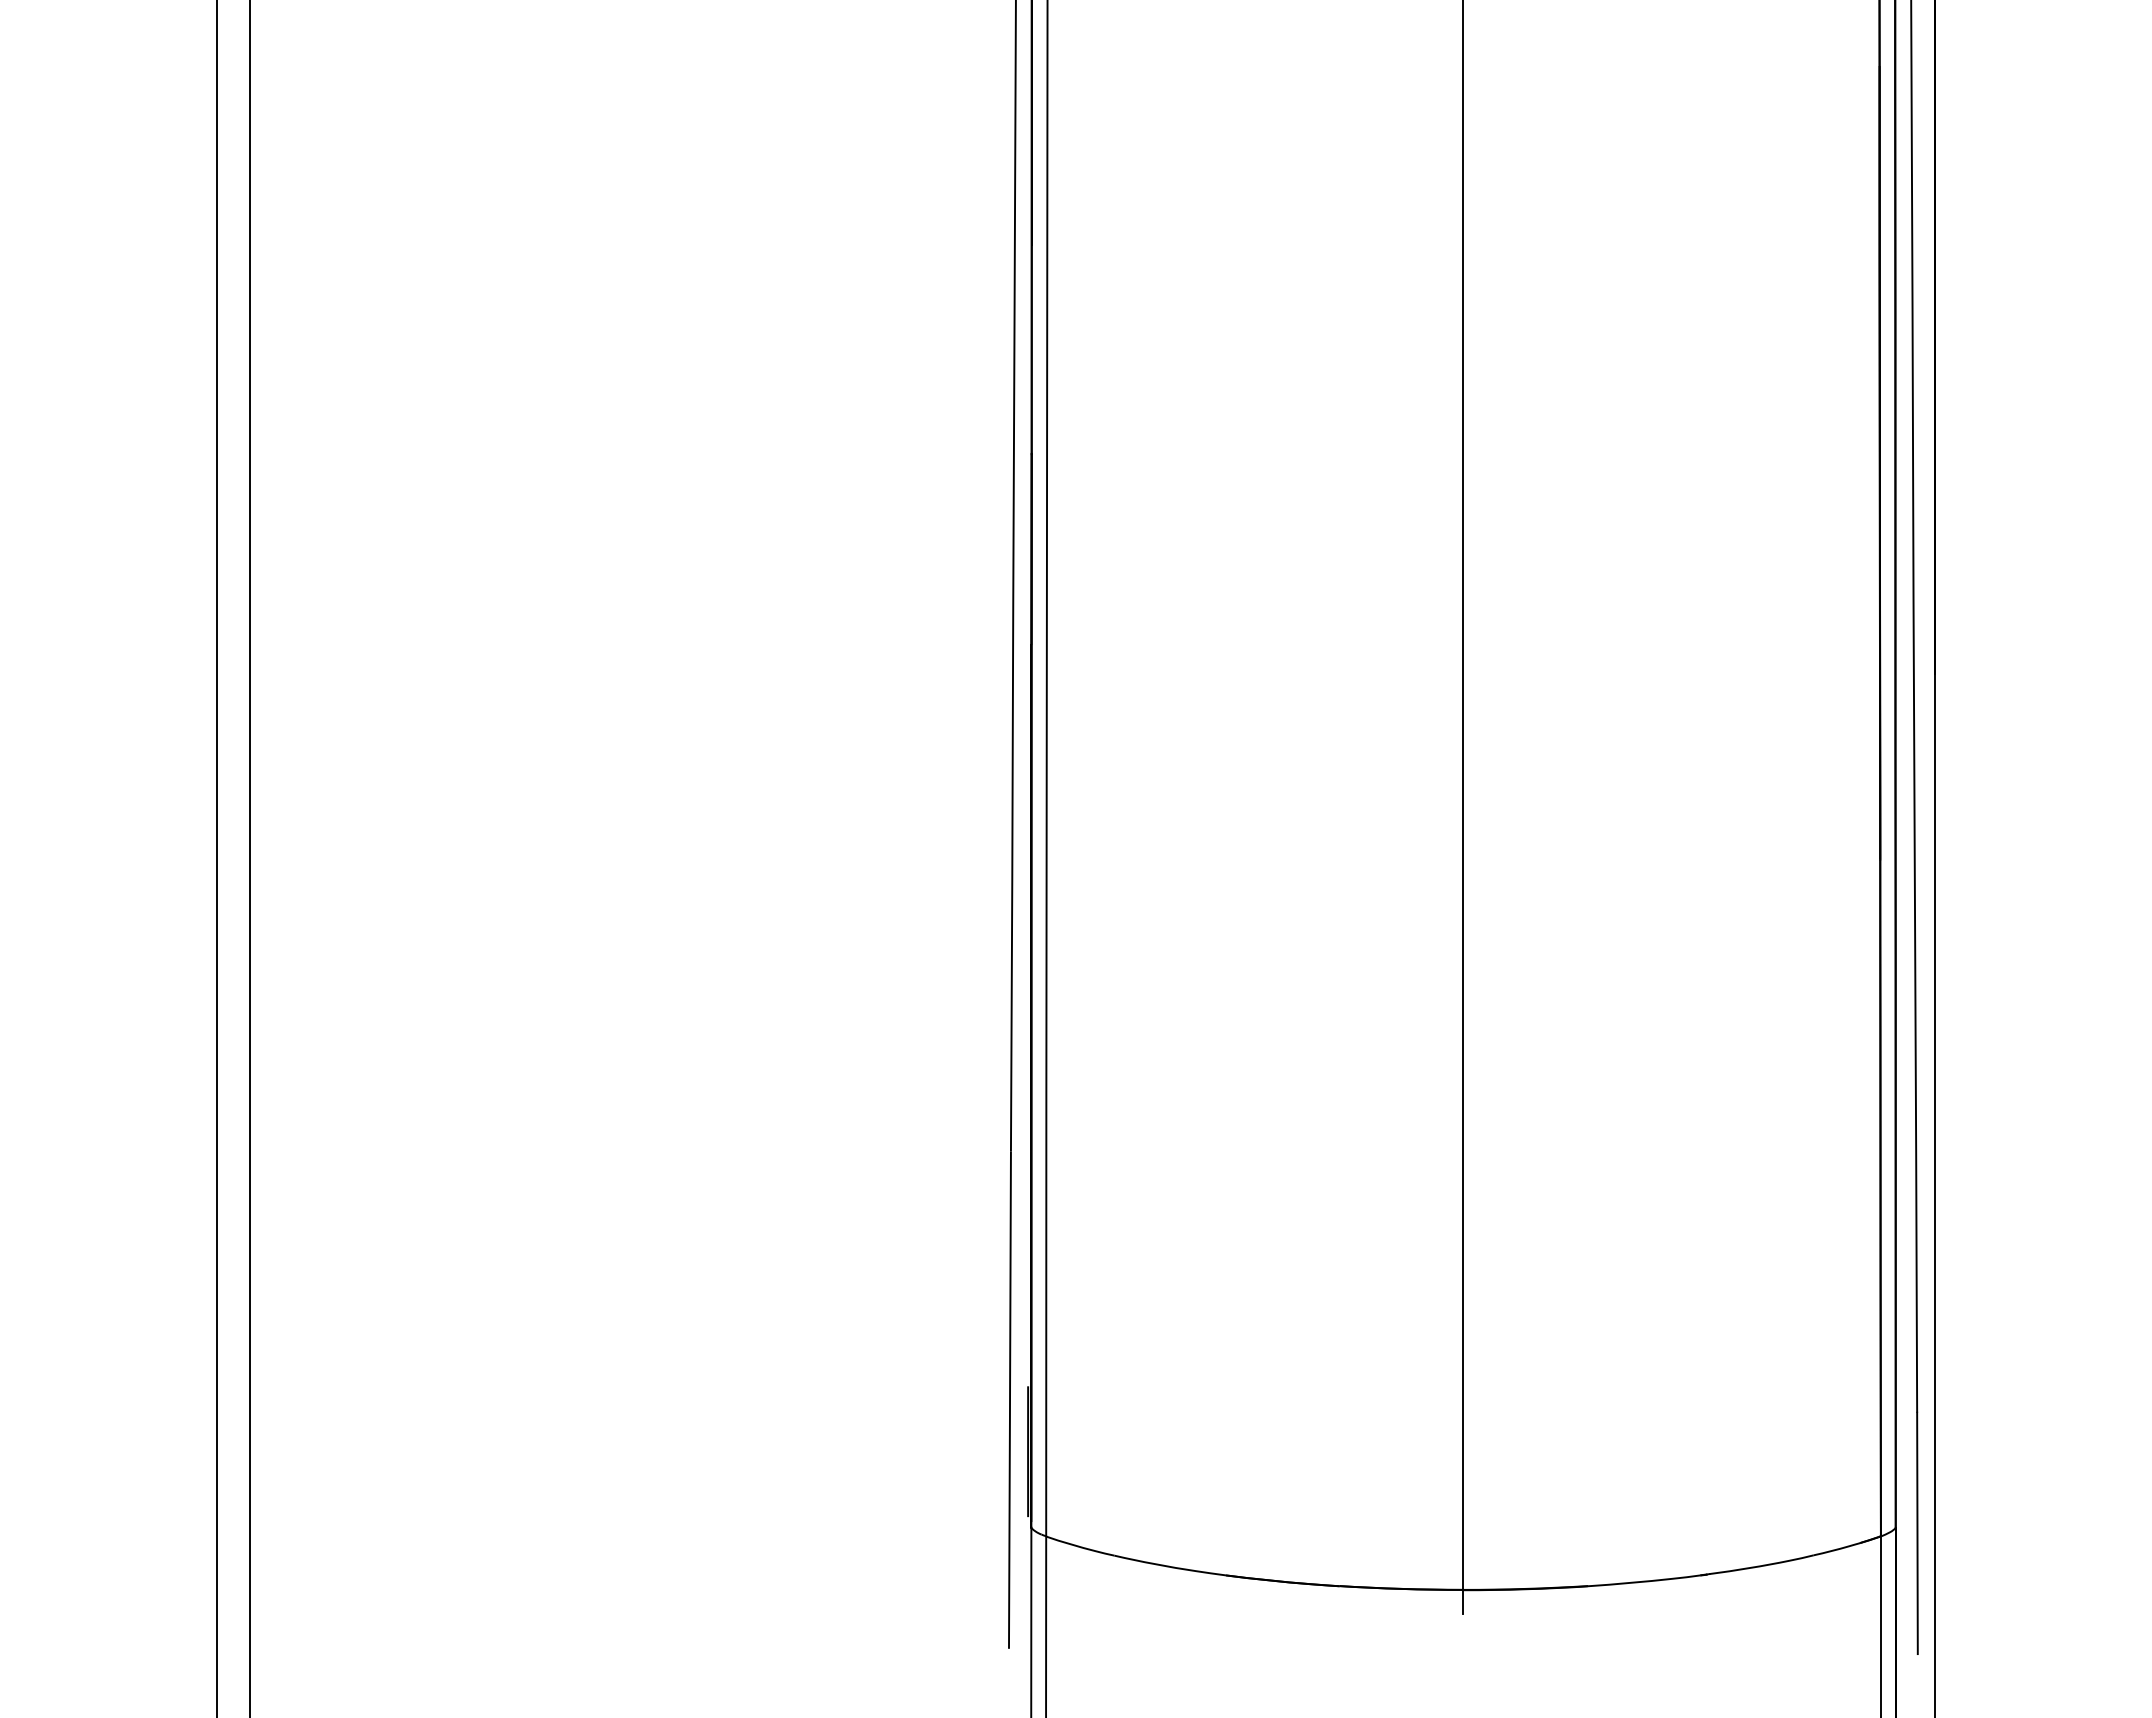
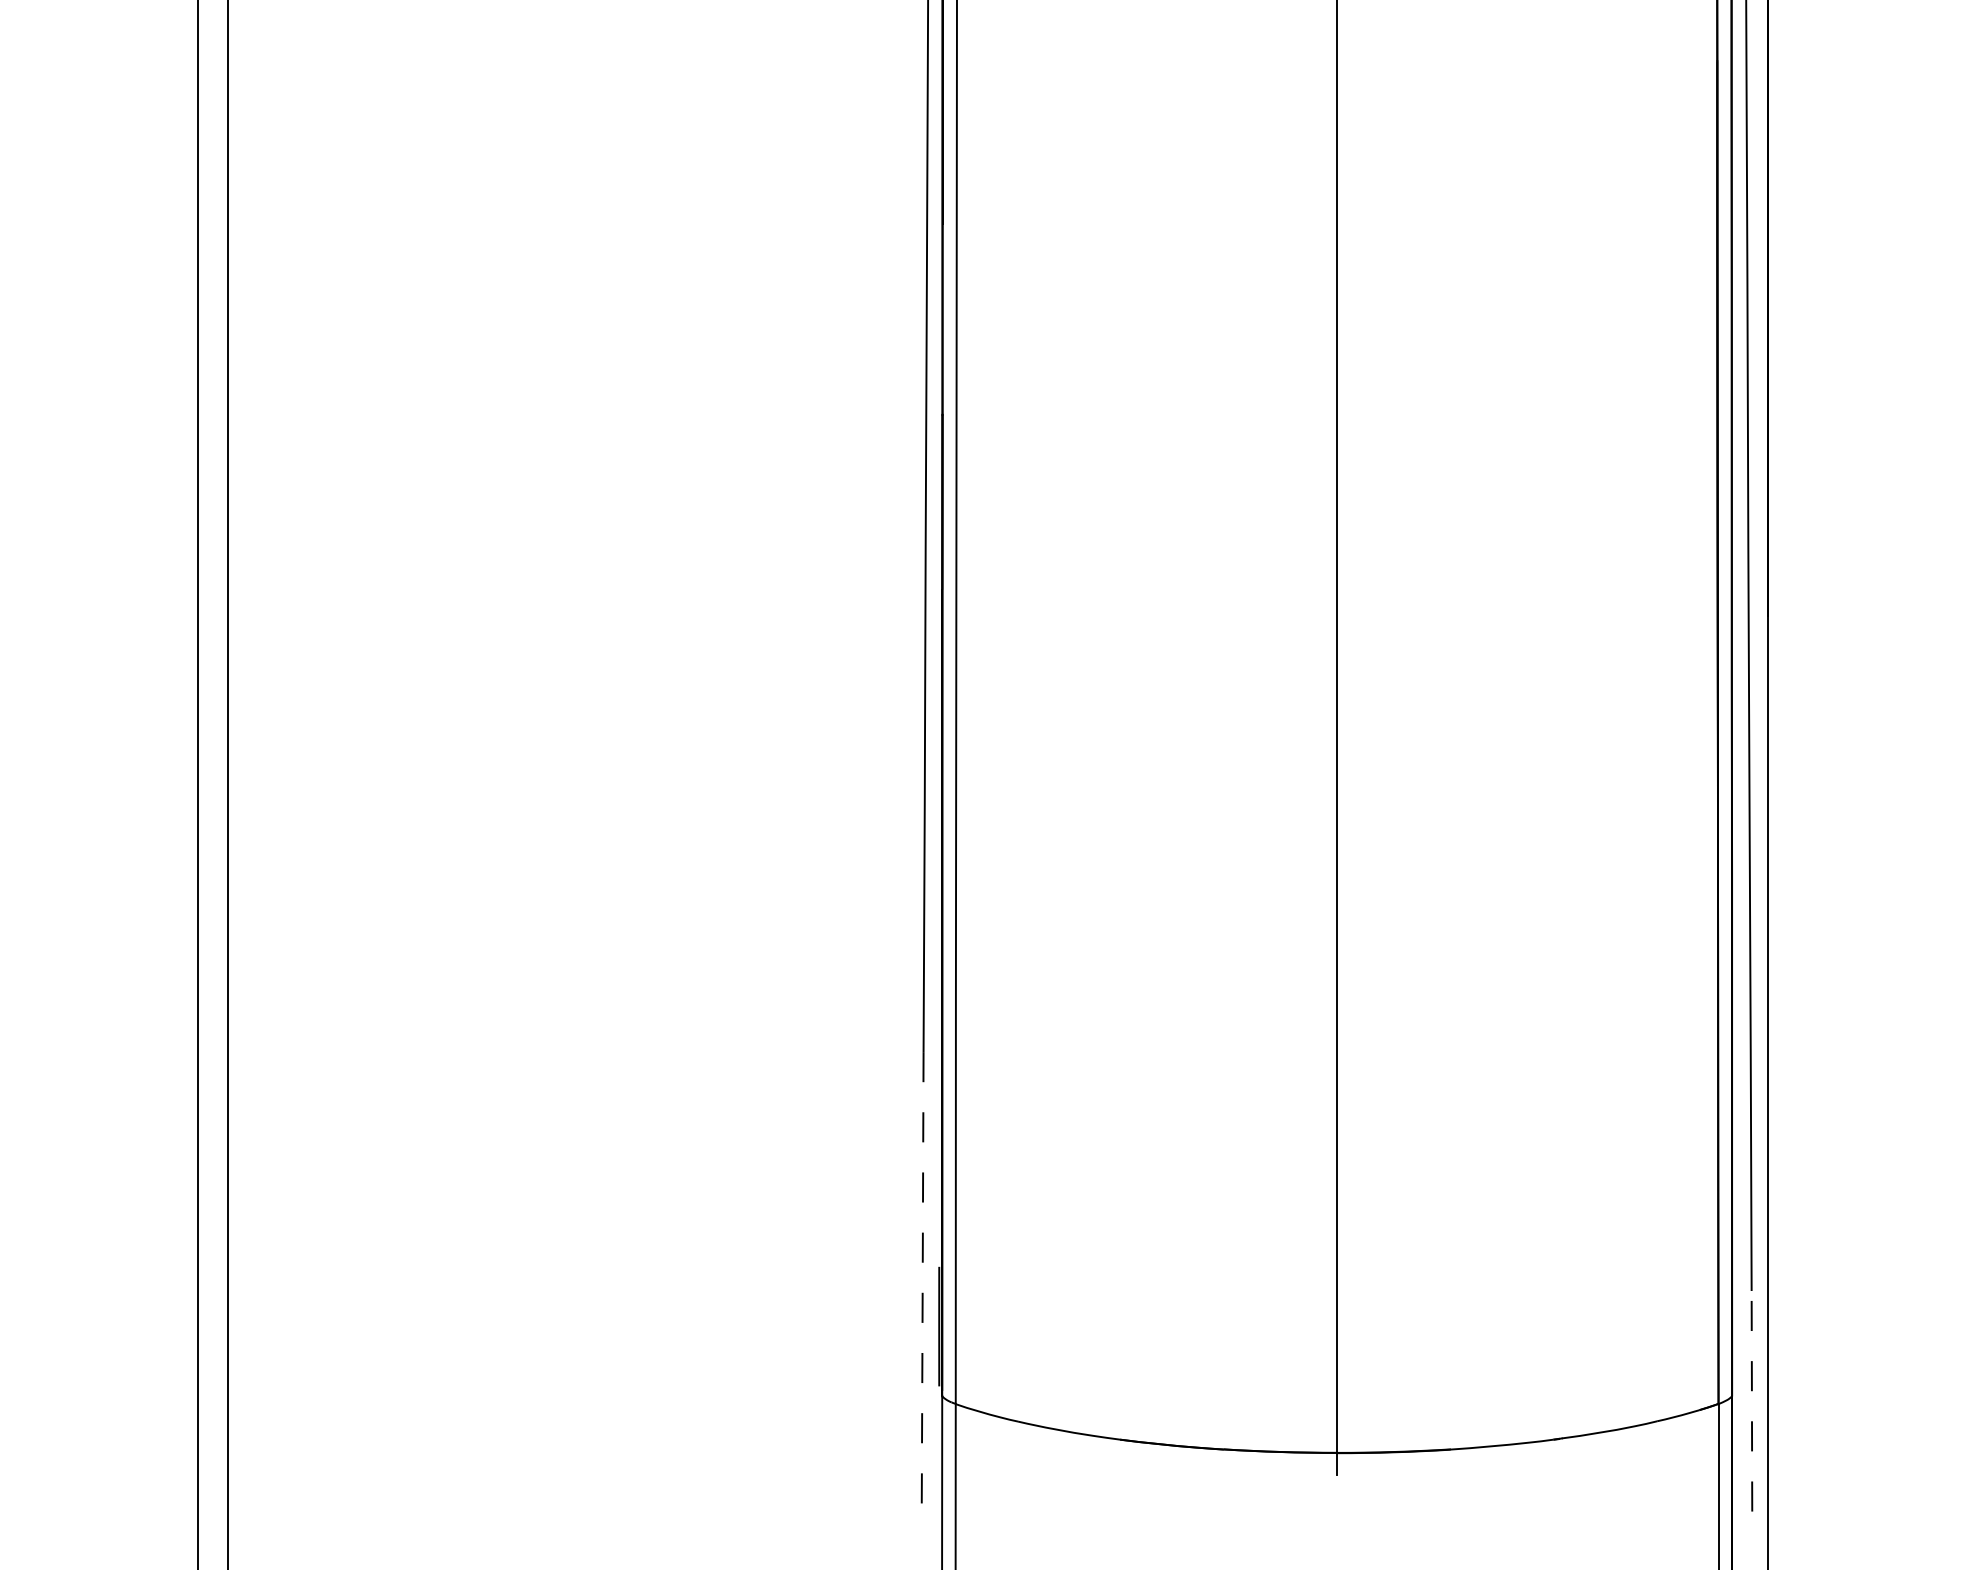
line: (1010, 1400) -> (923, 1279), solid -> dashed
line: (1917, 1533) -> (1751, 1401), solid -> dashed

